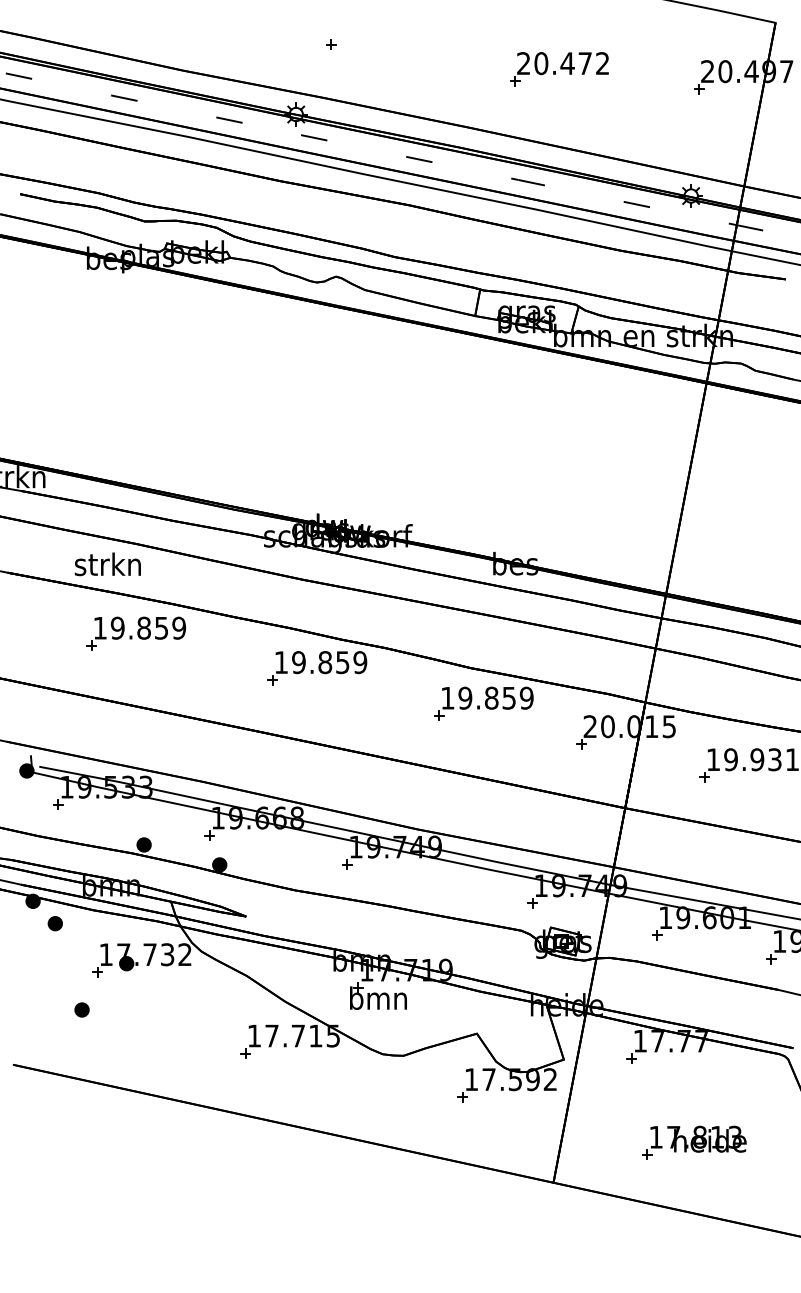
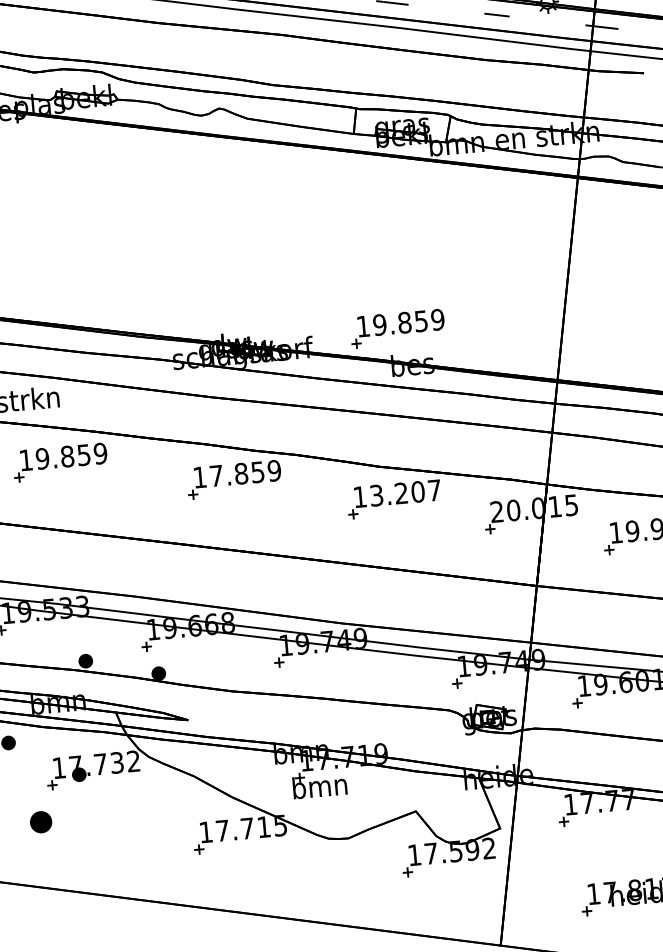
part: (502, 524) -> (397, 328), added
text: (298, 662) -> (216, 475), 19.859 -> 17.859
text: (495, 697) -> (405, 492), 19.859 -> 13.207
part: (81, 1009) -> (40, 821), size x1.6

